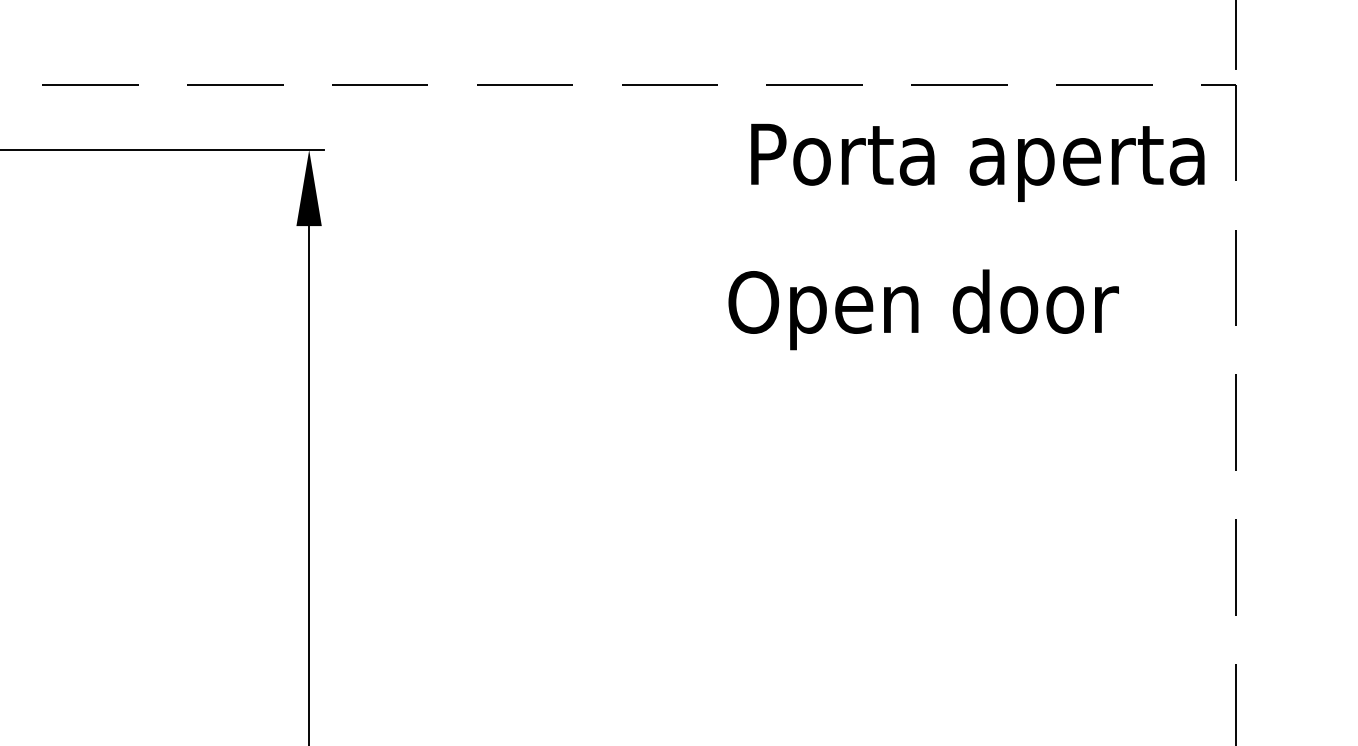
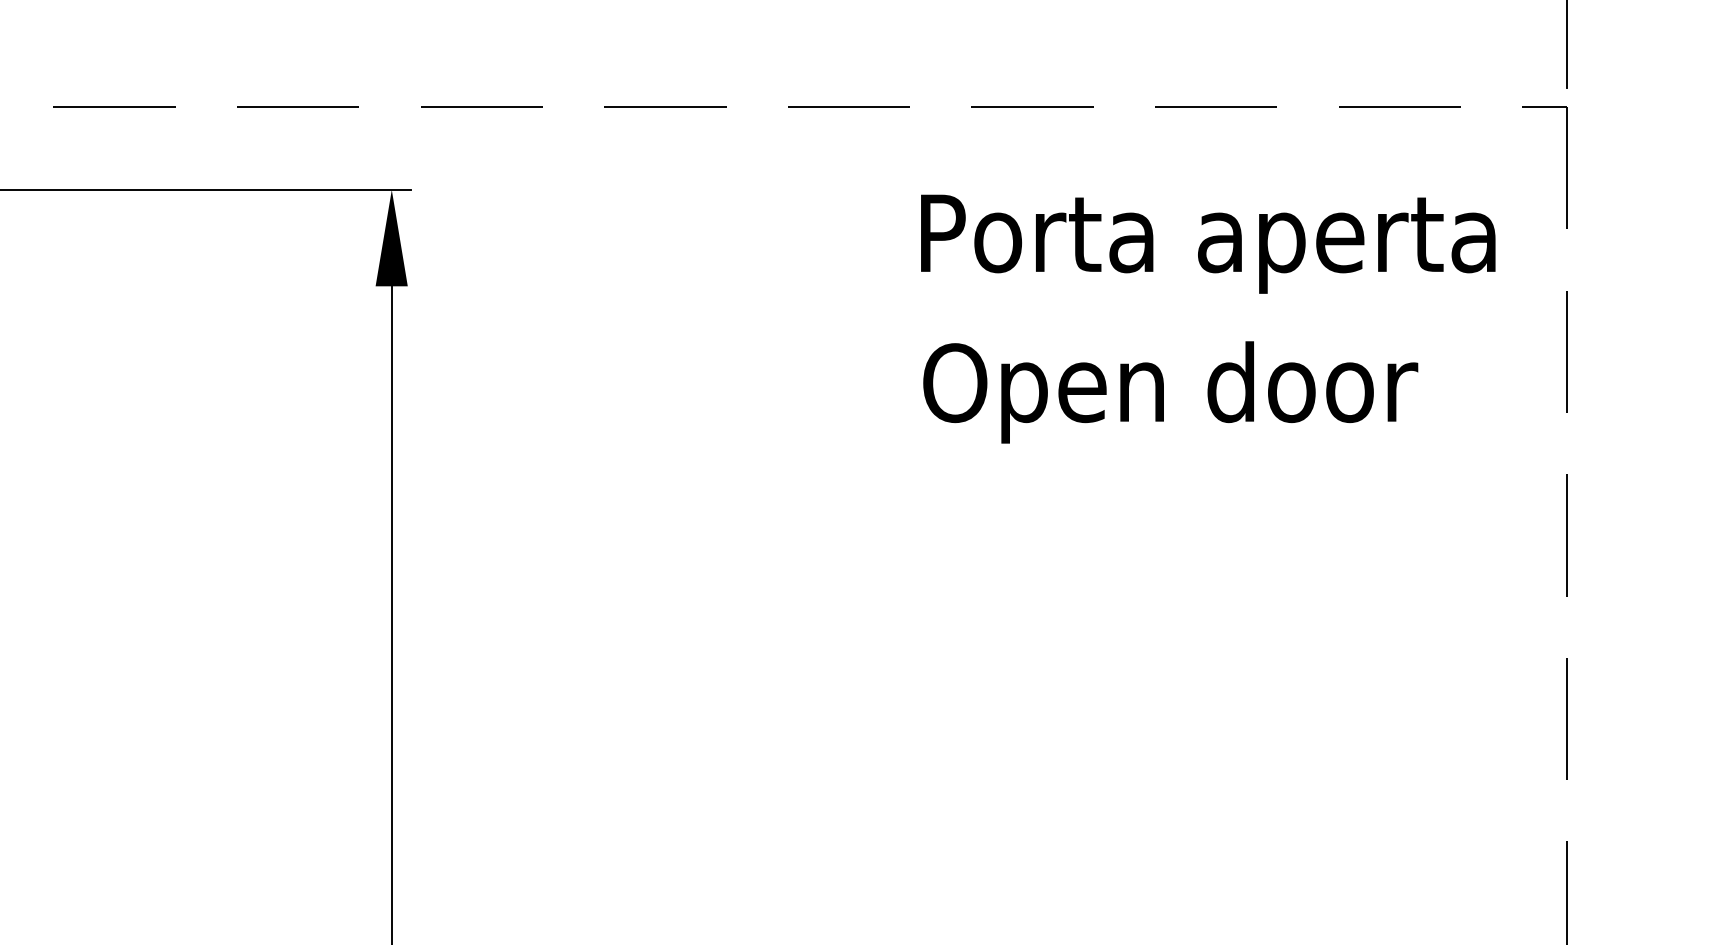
text: (978, 162) -> (1208, 243), moved

